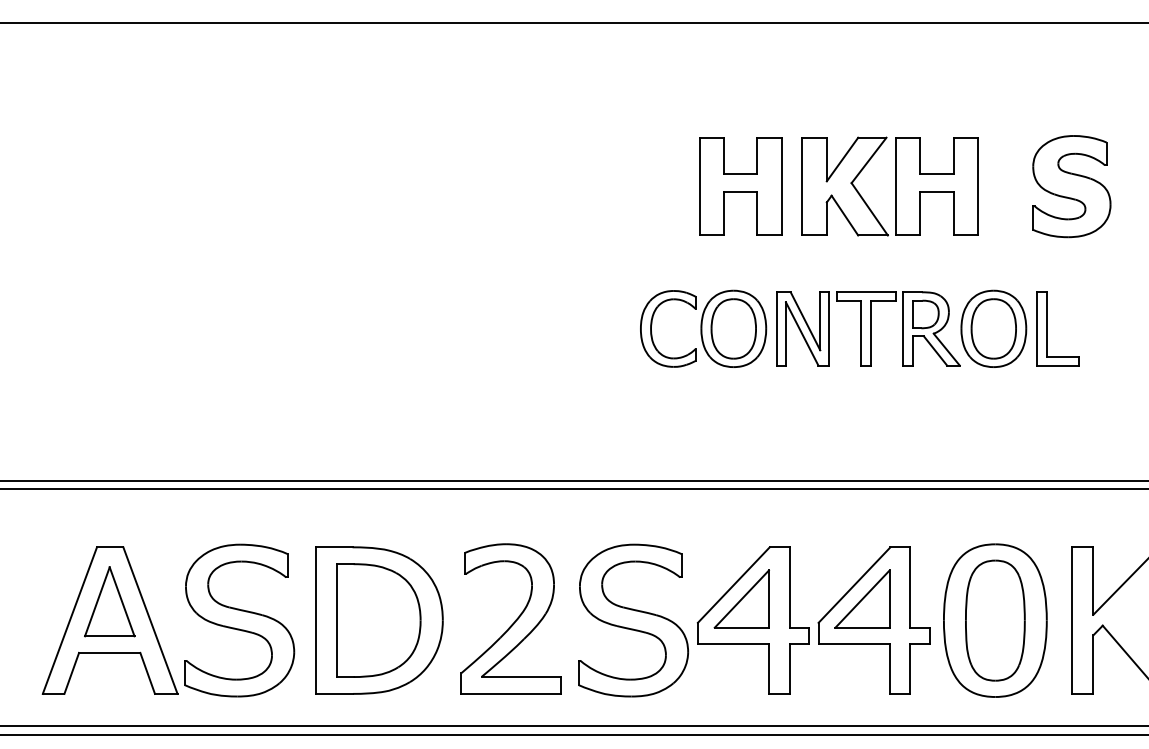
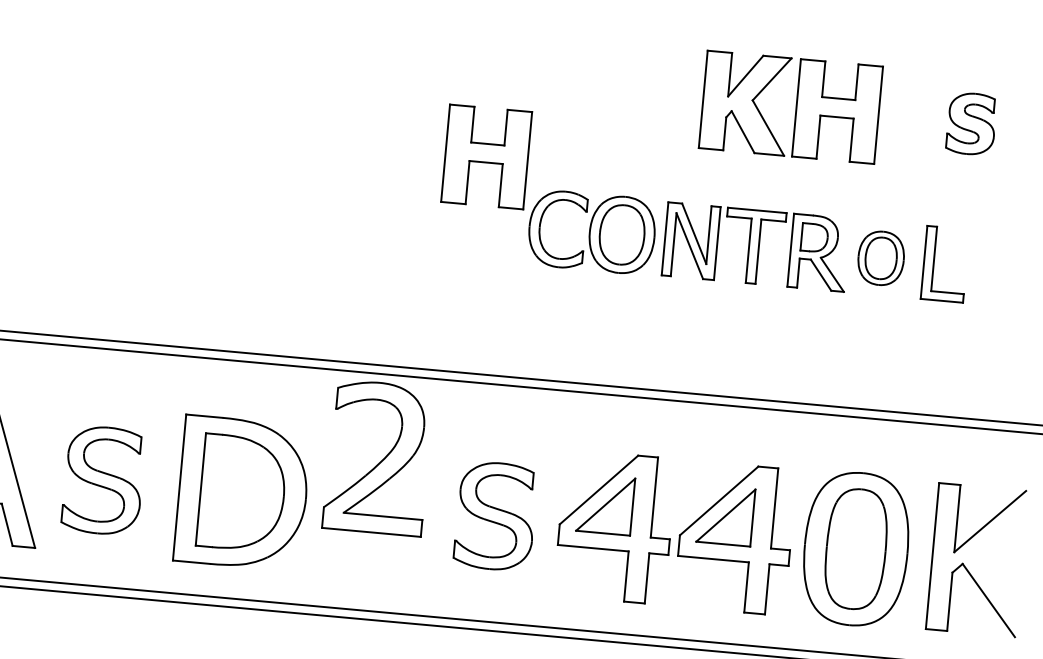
part: (740, 186) -> (486, 156), moved
part: (1071, 186) -> (971, 123), size x0.6
part: (993, 328) -> (880, 258), size x0.7
part: (510, 618) -> (377, 457), moved
part: (239, 620) -> (103, 480), size x0.7
part: (633, 620) -> (495, 516), size x0.7

